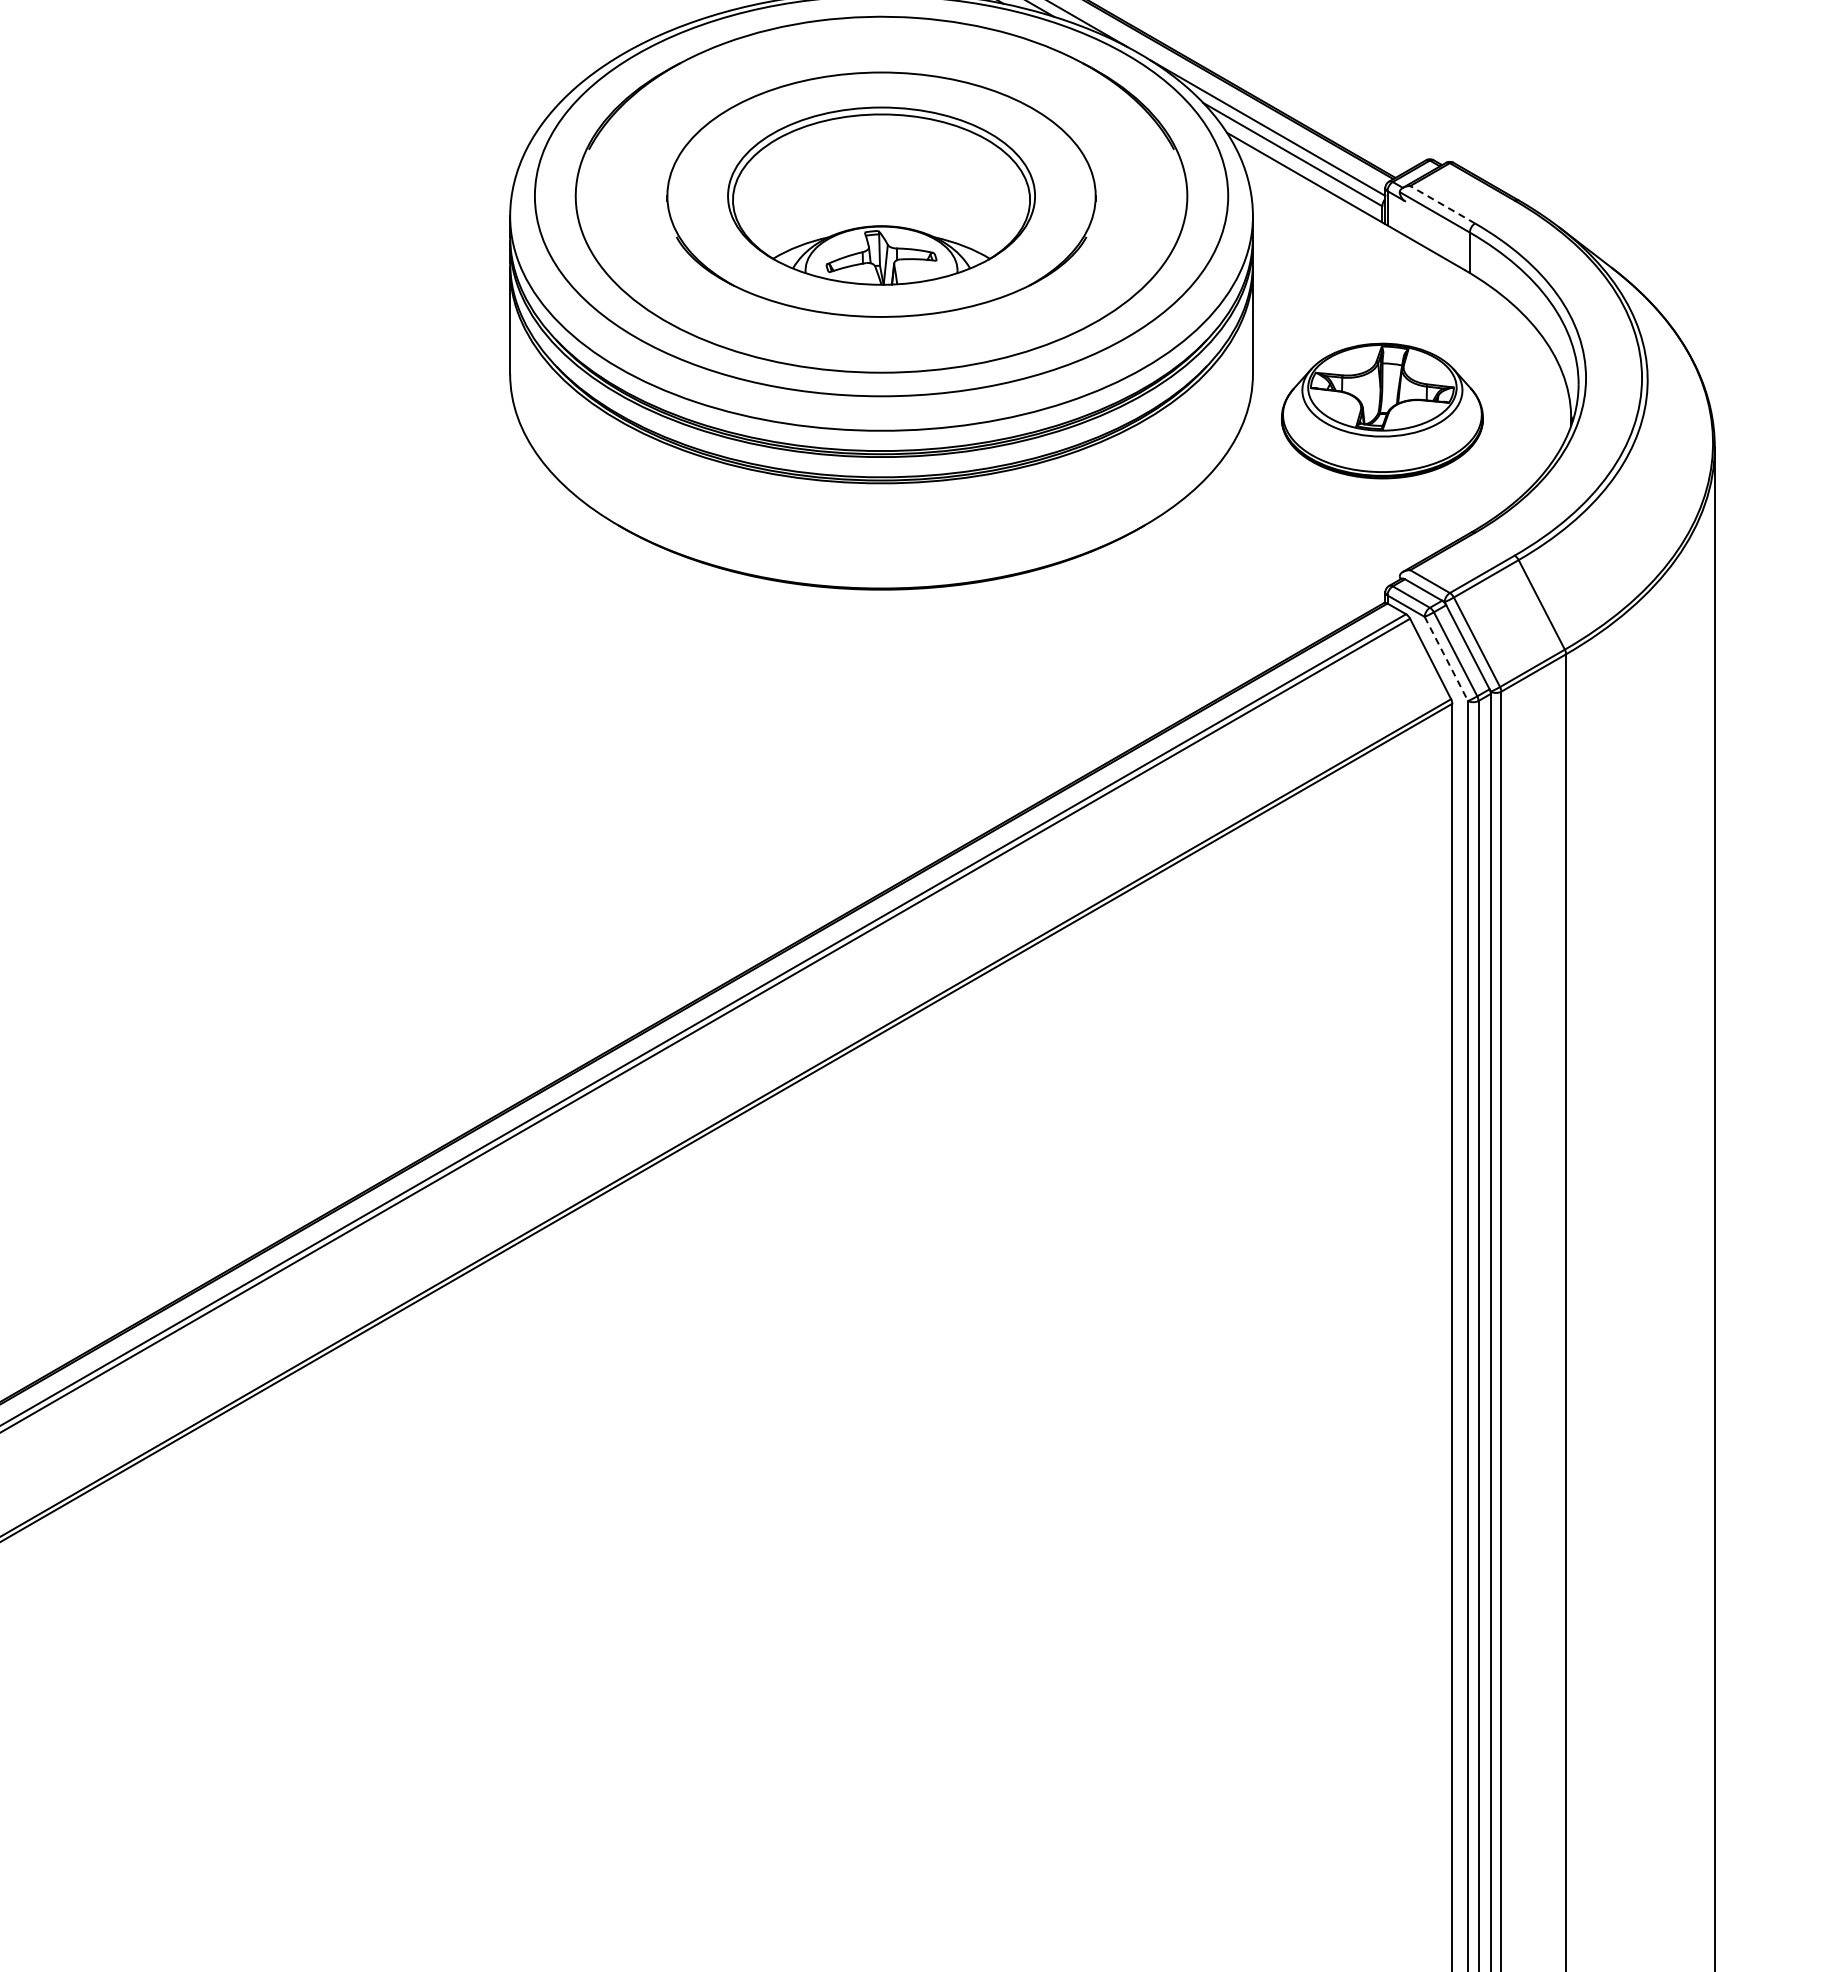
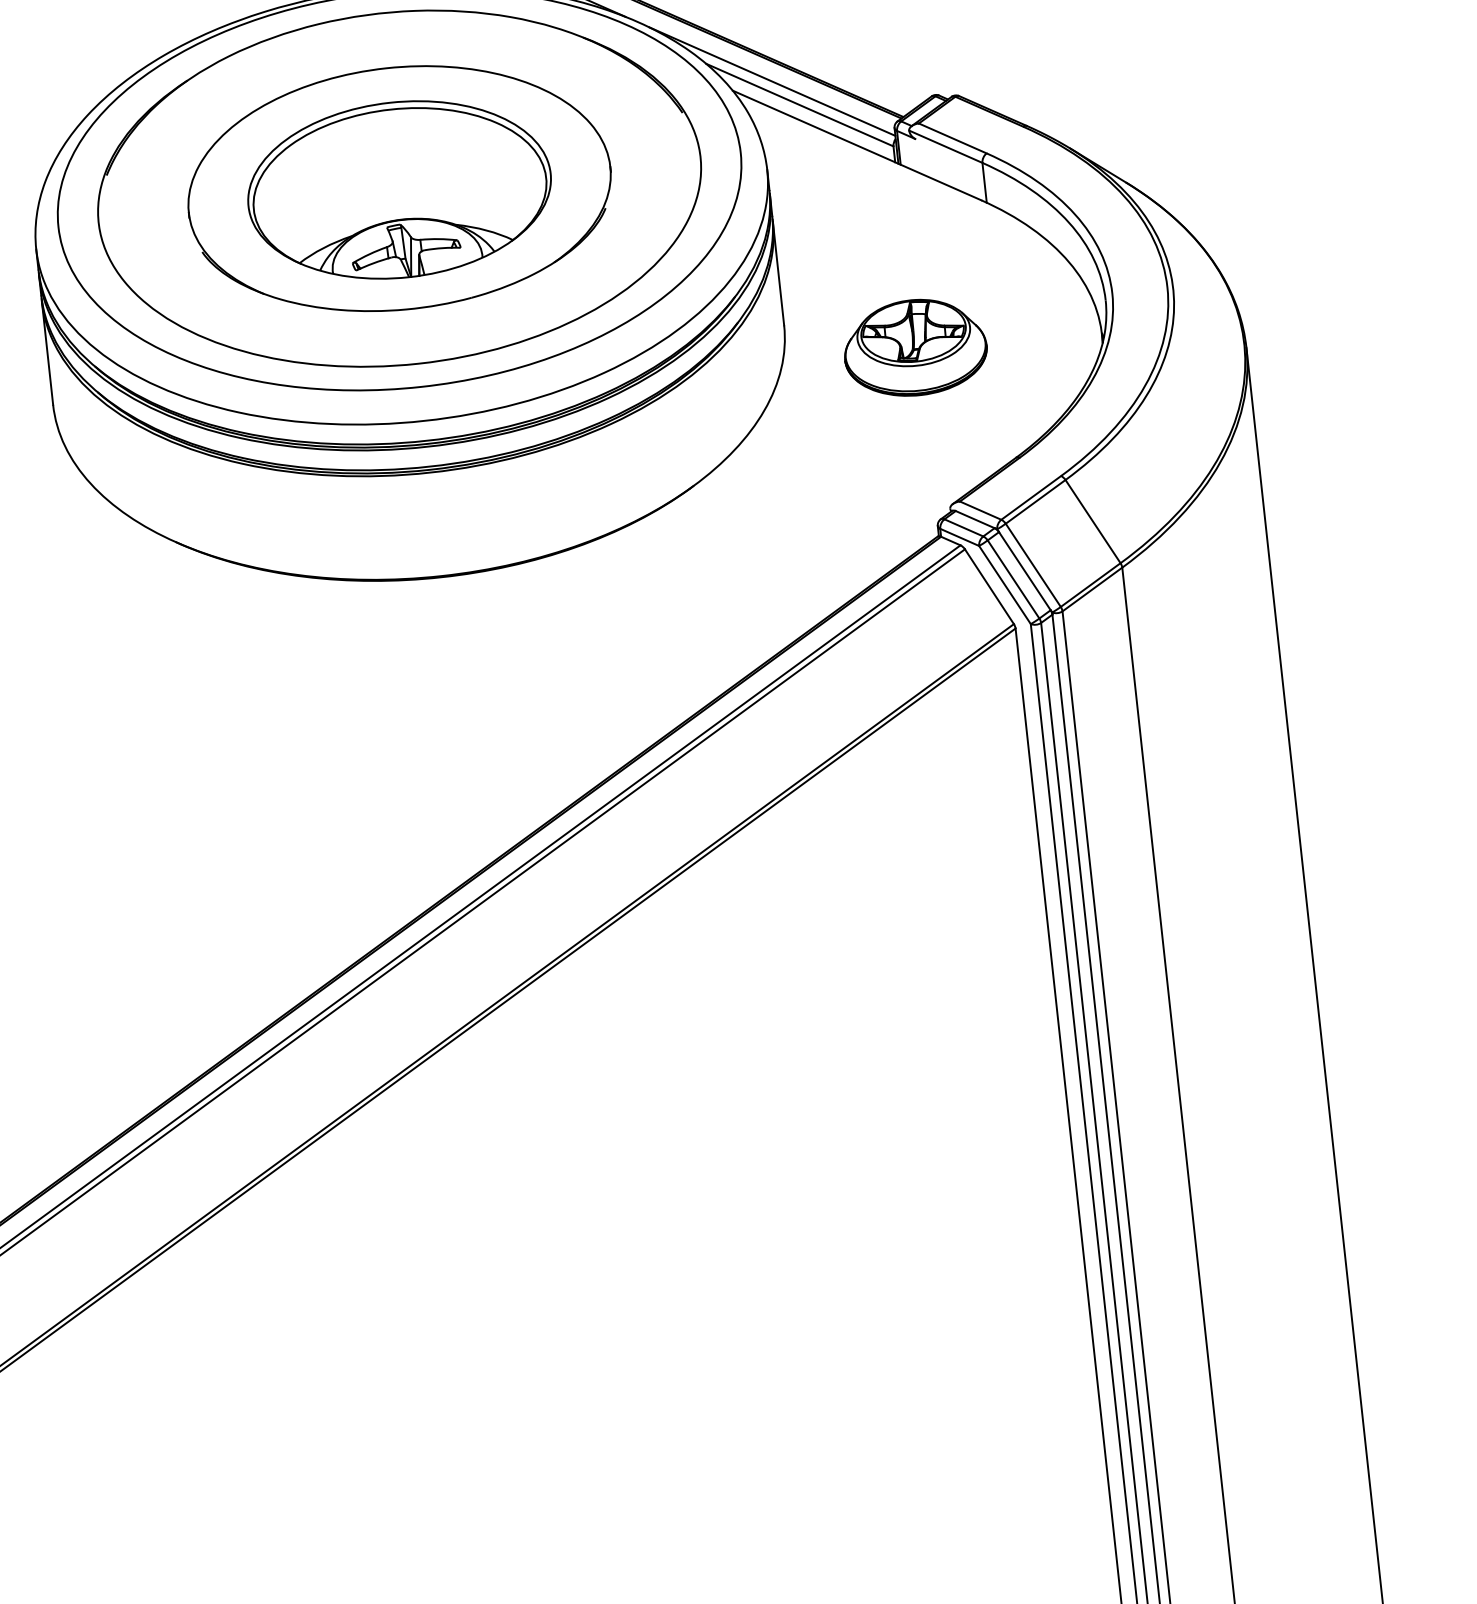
line: (1442, 204) -> (952, 138), dashed -> solid
part: (1381, 410) -> (914, 347), size x0.71
line: (1446, 659) -> (1005, 585), dashed -> solid

